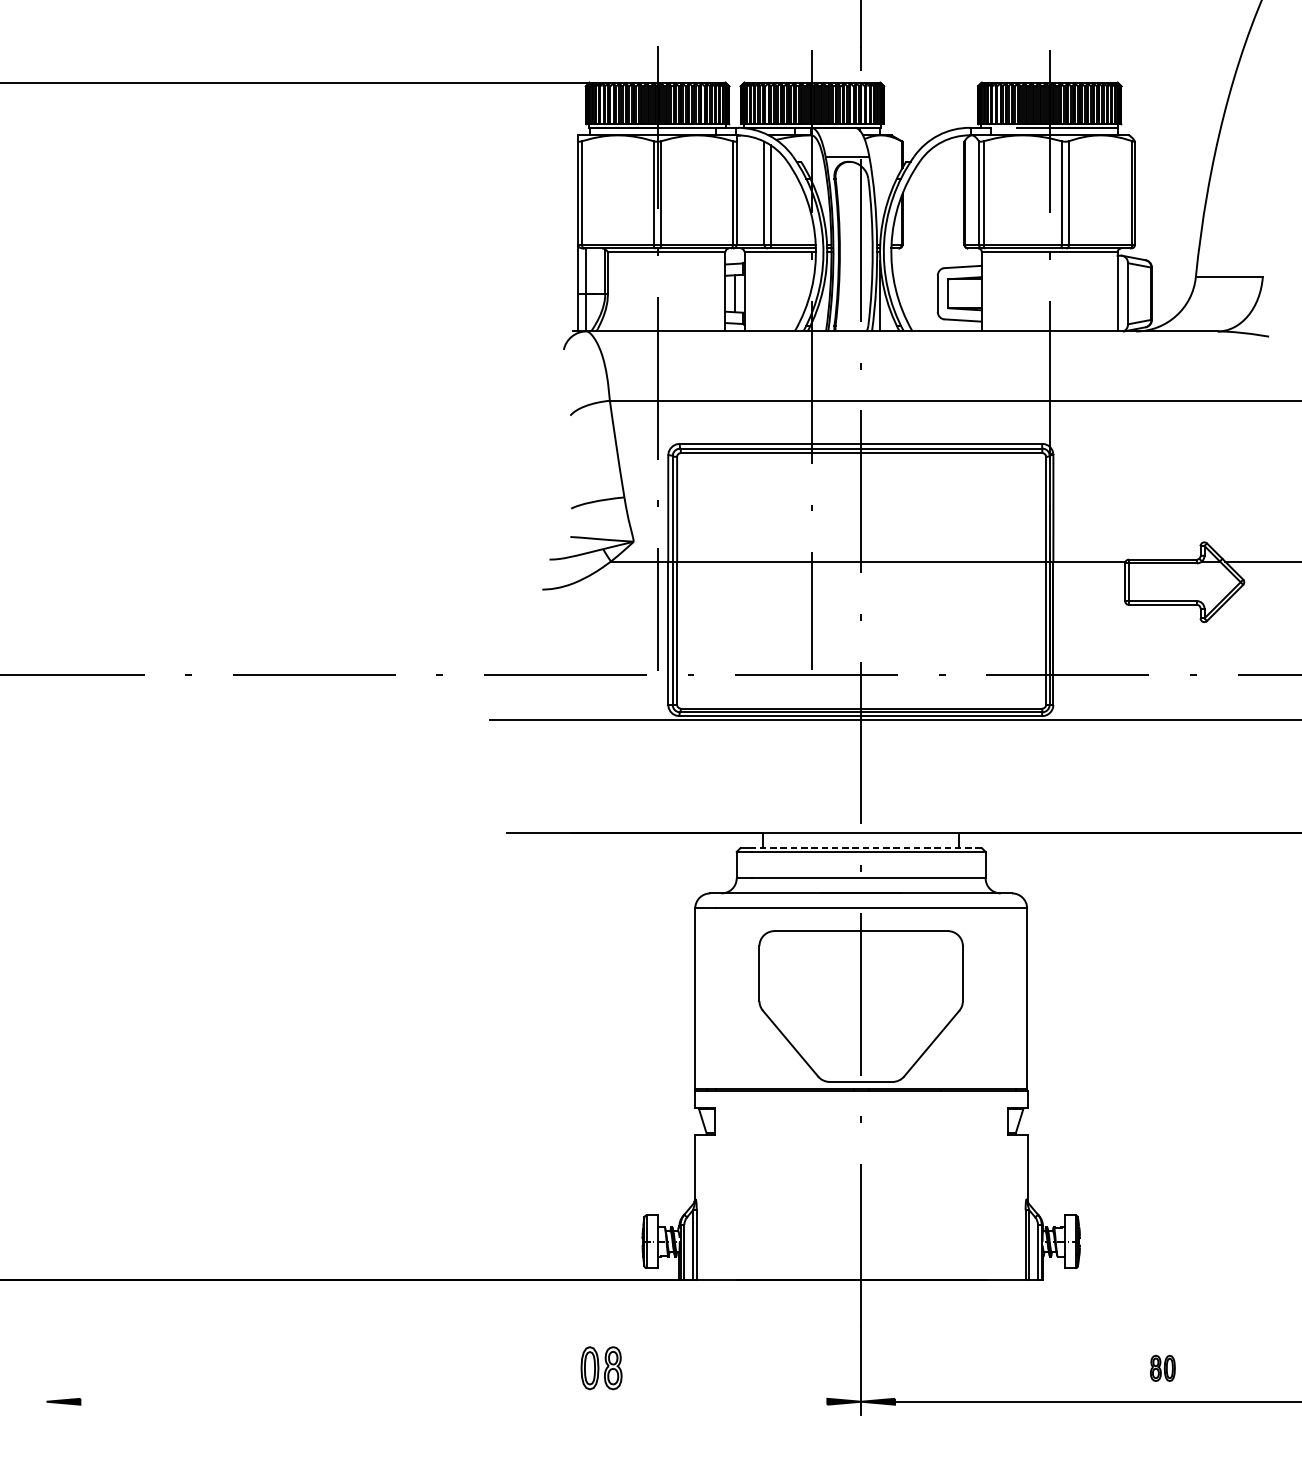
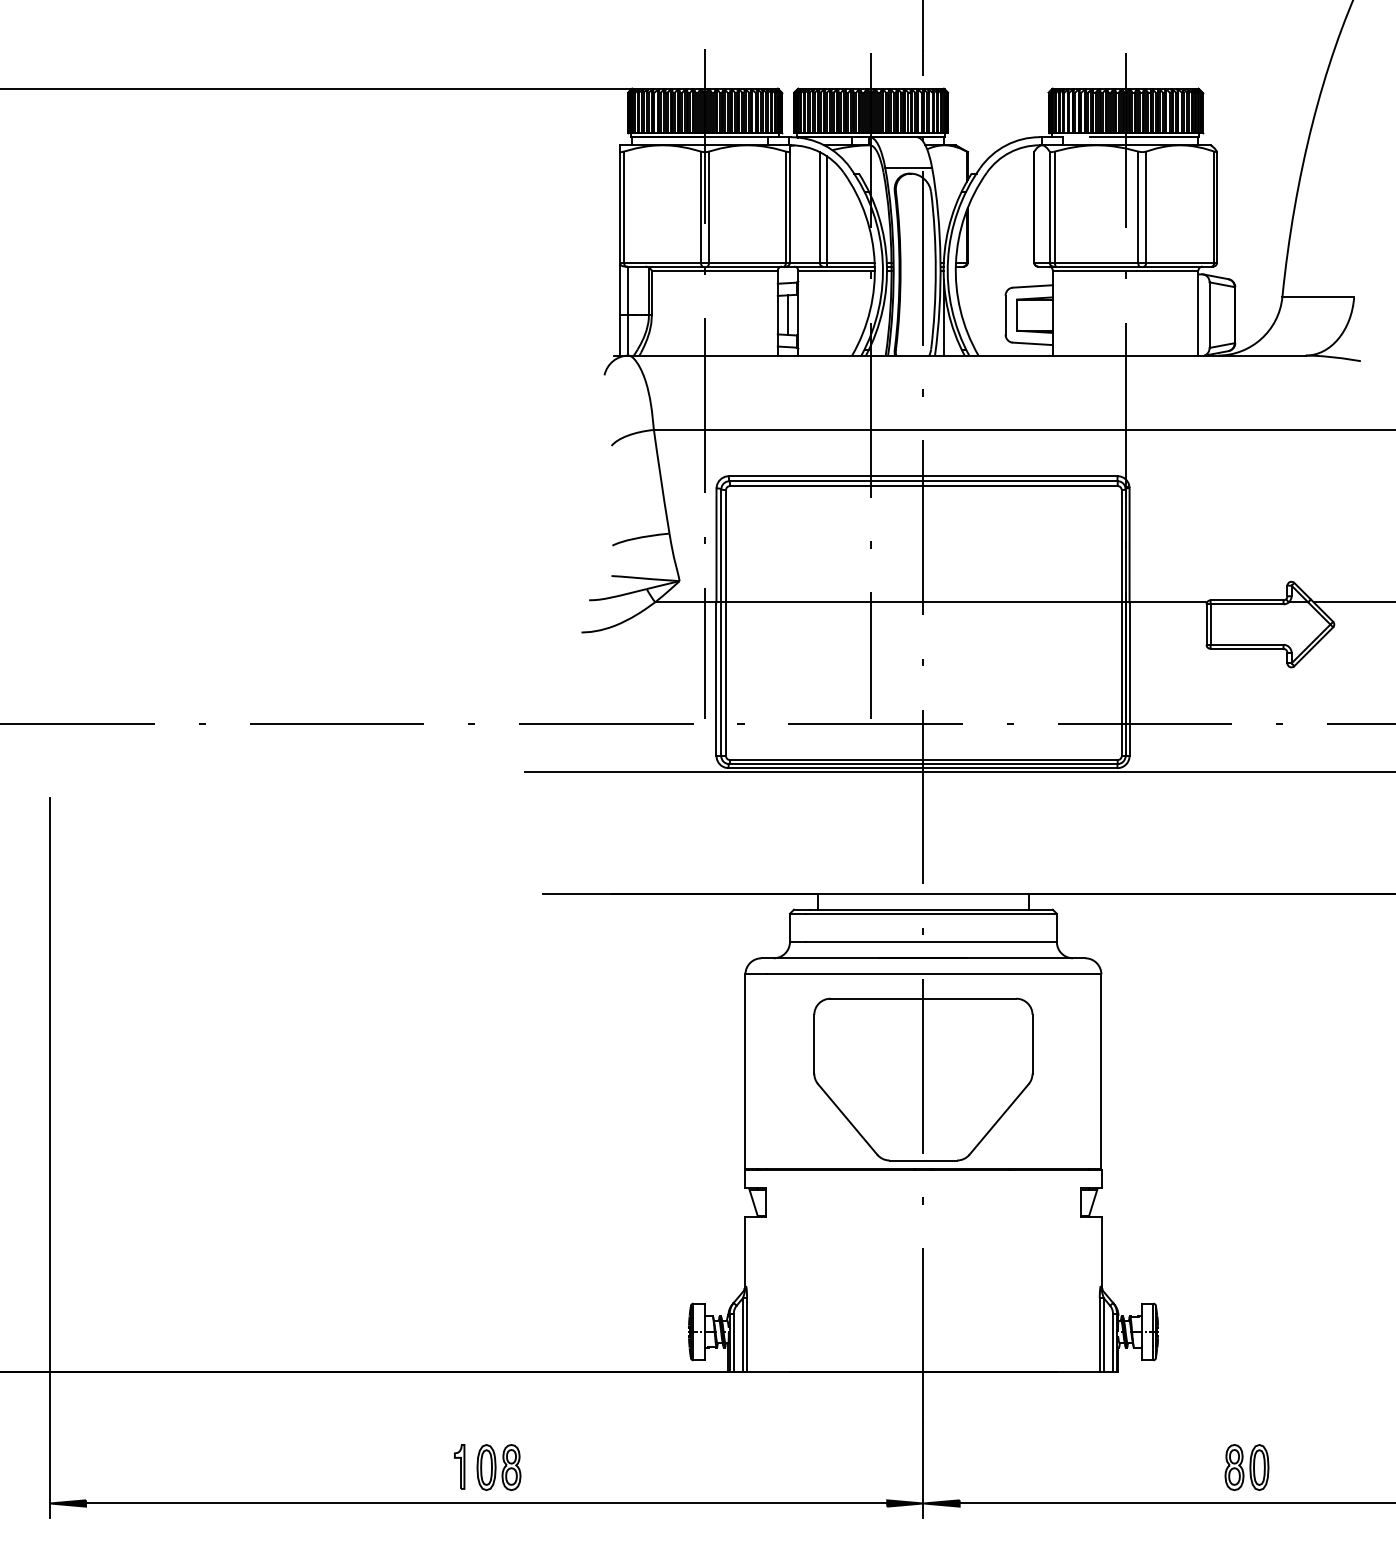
line: (868, 847) -> (931, 909), dashed -> solid
line: (46, 1079) -> (49, 1157), added
part: (428, 1367) -> (459, 1466), added
part: (601, 1368) -> (498, 1467), moved
part: (1162, 1368) -> (1246, 1467), size x1.67
line: (453, 1401) -> (486, 1503), added

